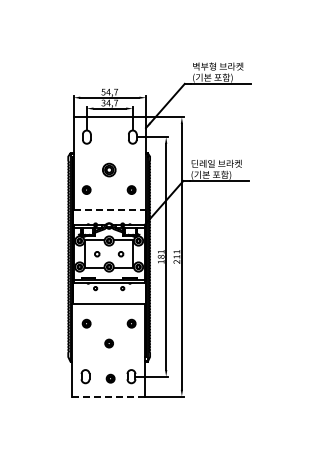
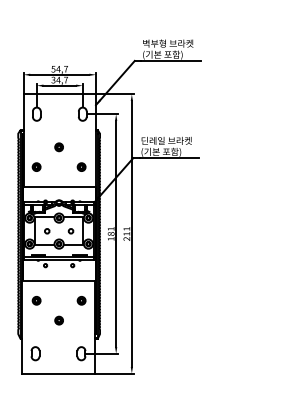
part: (108, 170) -> (58, 147), size x0.62
line: (110, 209) -> (60, 186), dashed -> solid
part: (110, 378) -> (60, 355), removed
line: (108, 396) -> (58, 373), dashed -> solid

